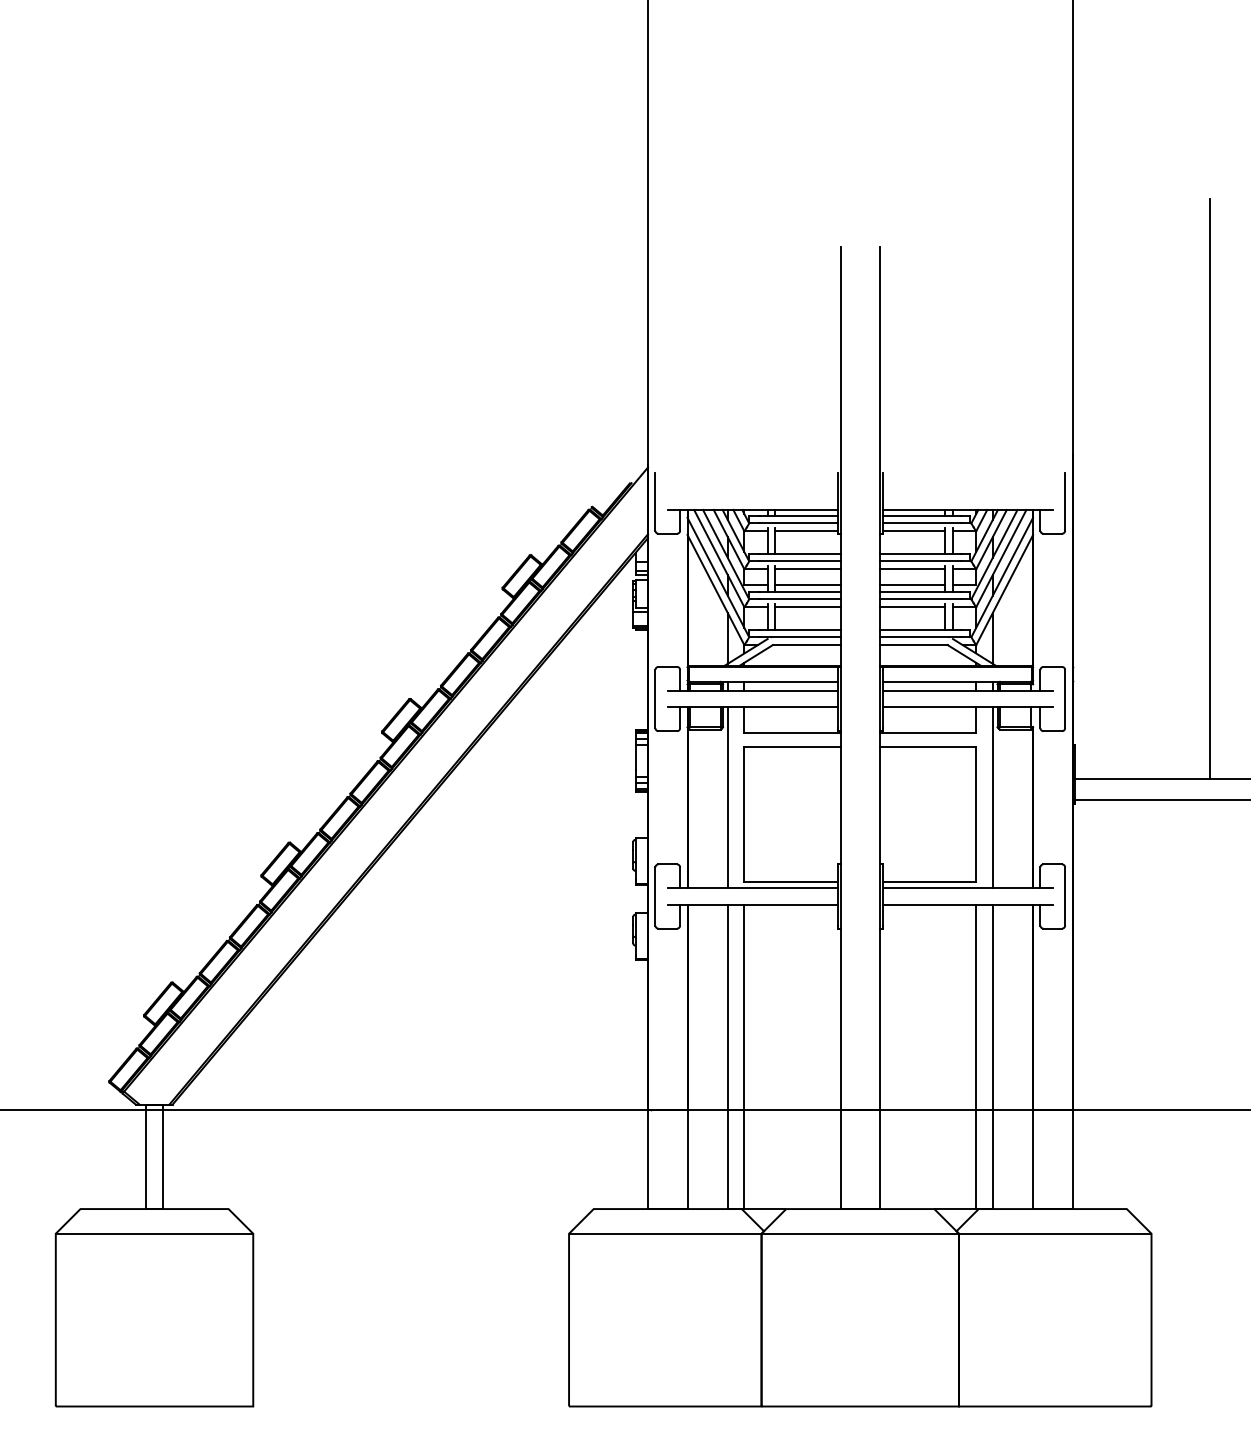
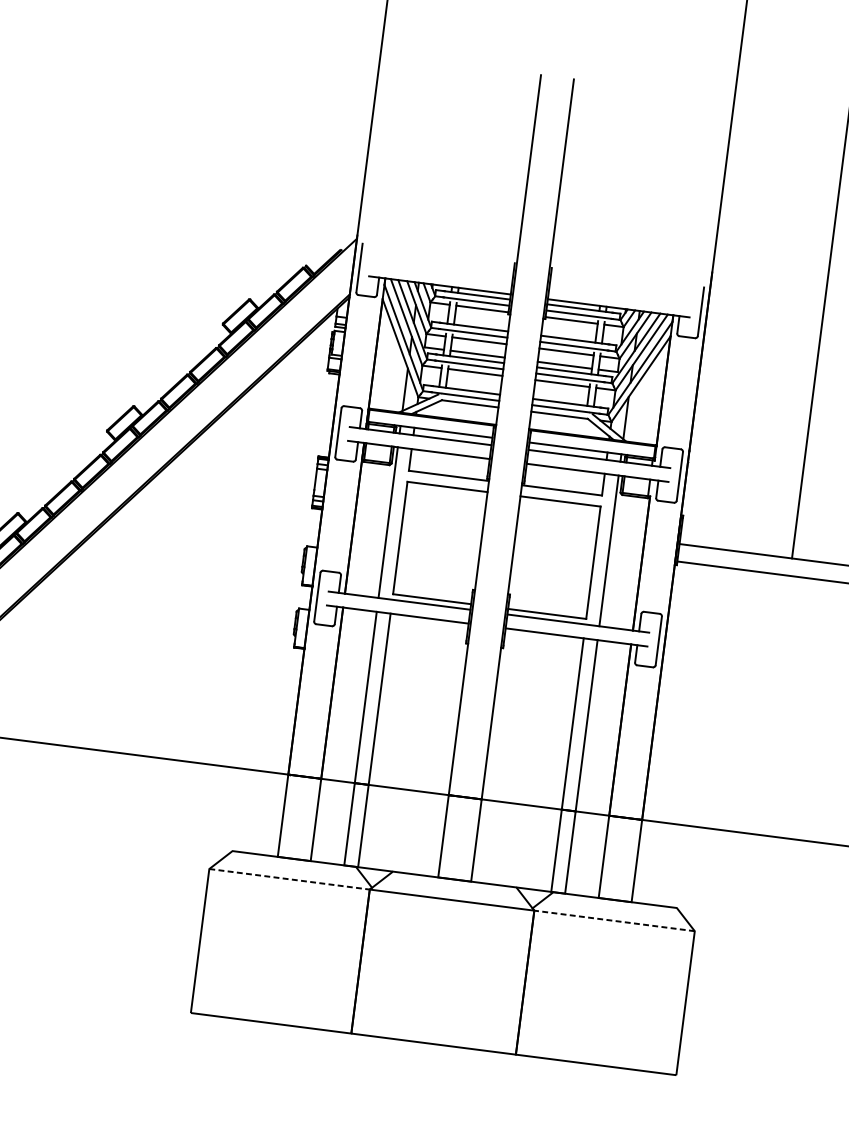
line: (665, 1233) -> (289, 879), solid -> dashed
line: (1054, 1233) -> (613, 920), solid -> dashed

